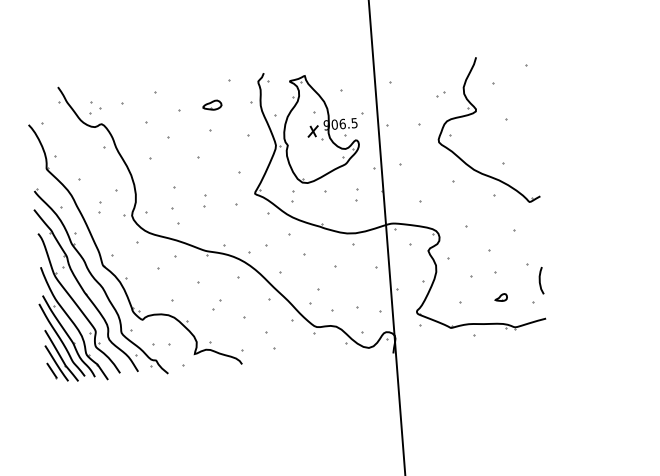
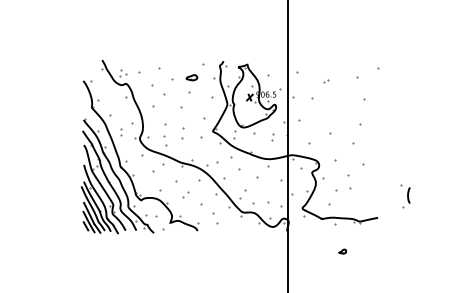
part: (476, 113) -> (346, 94), removed
part: (205, 200) -> (183, 133), size x1.6
part: (535, 282) -> (405, 196), moved
part: (500, 297) -> (342, 251), moved

